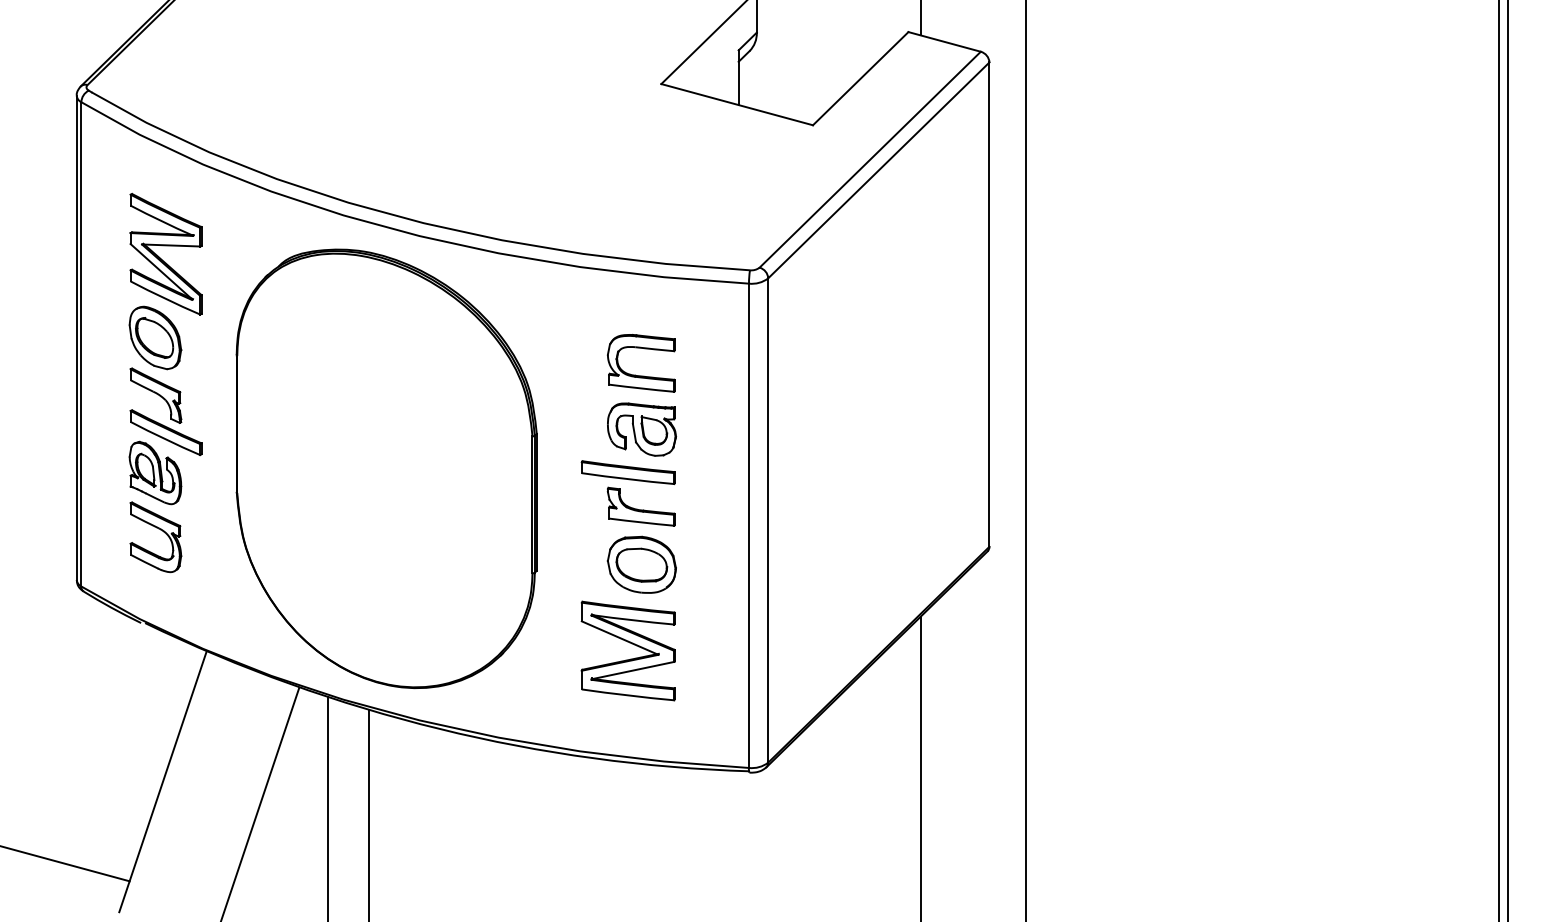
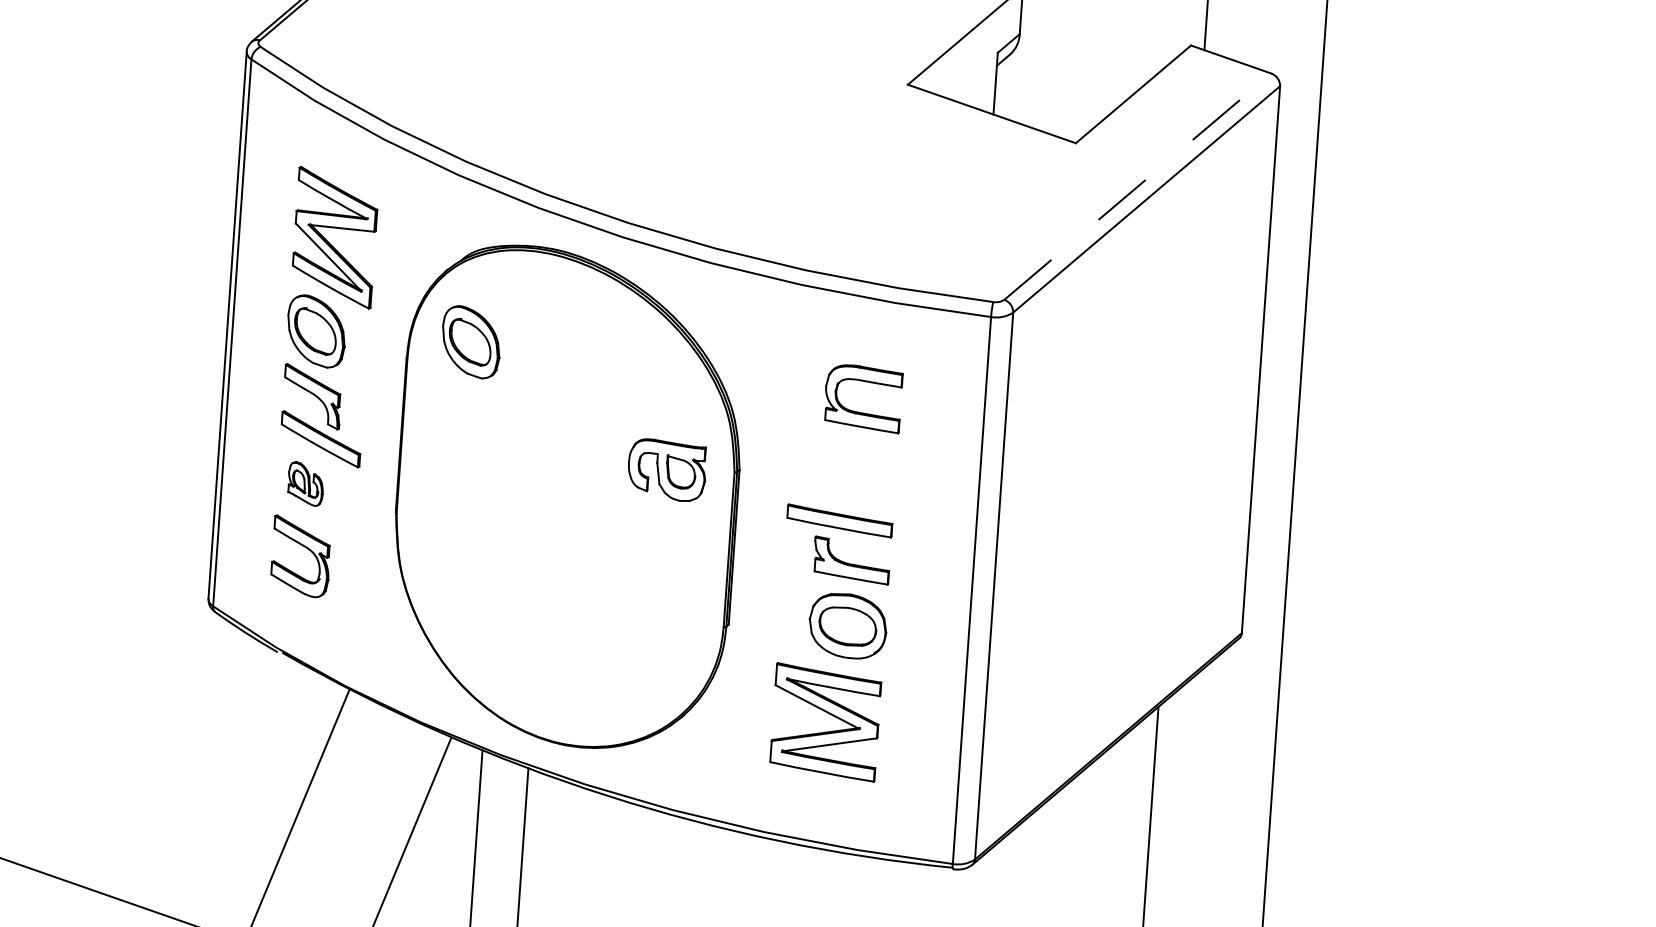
line: (870, 159) -> (1138, 186), solid -> dashed
part: (292, 337) -> (471, 341), added
part: (641, 429) -> (666, 470), moved
part: (155, 472) -> (305, 483), size x0.6

